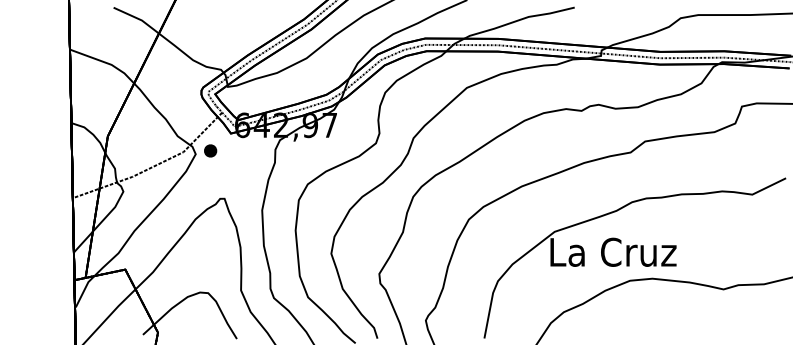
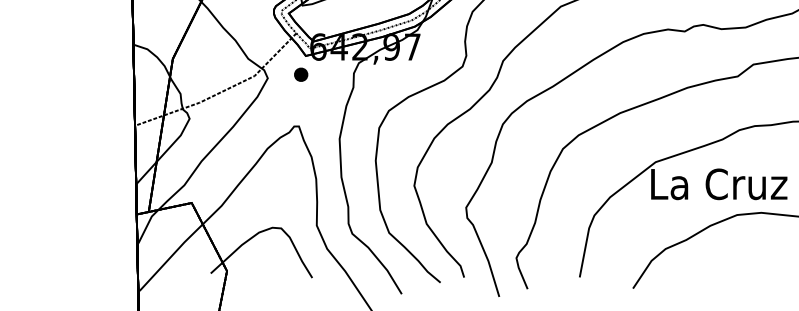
part: (210, 150) -> (301, 74), moved

